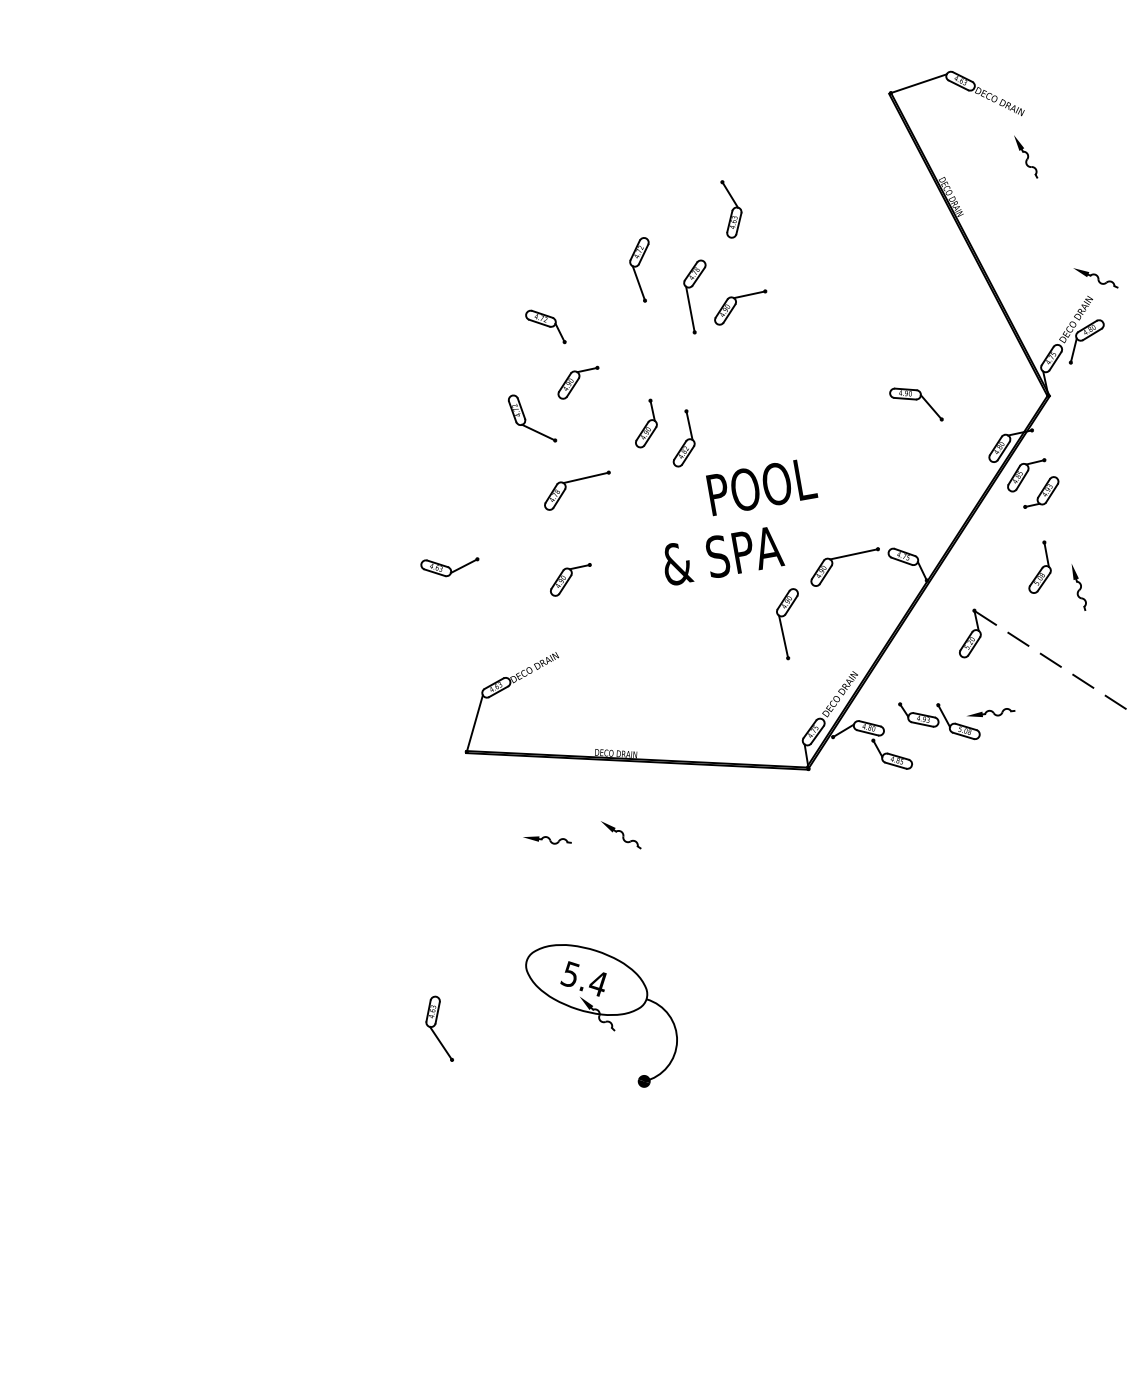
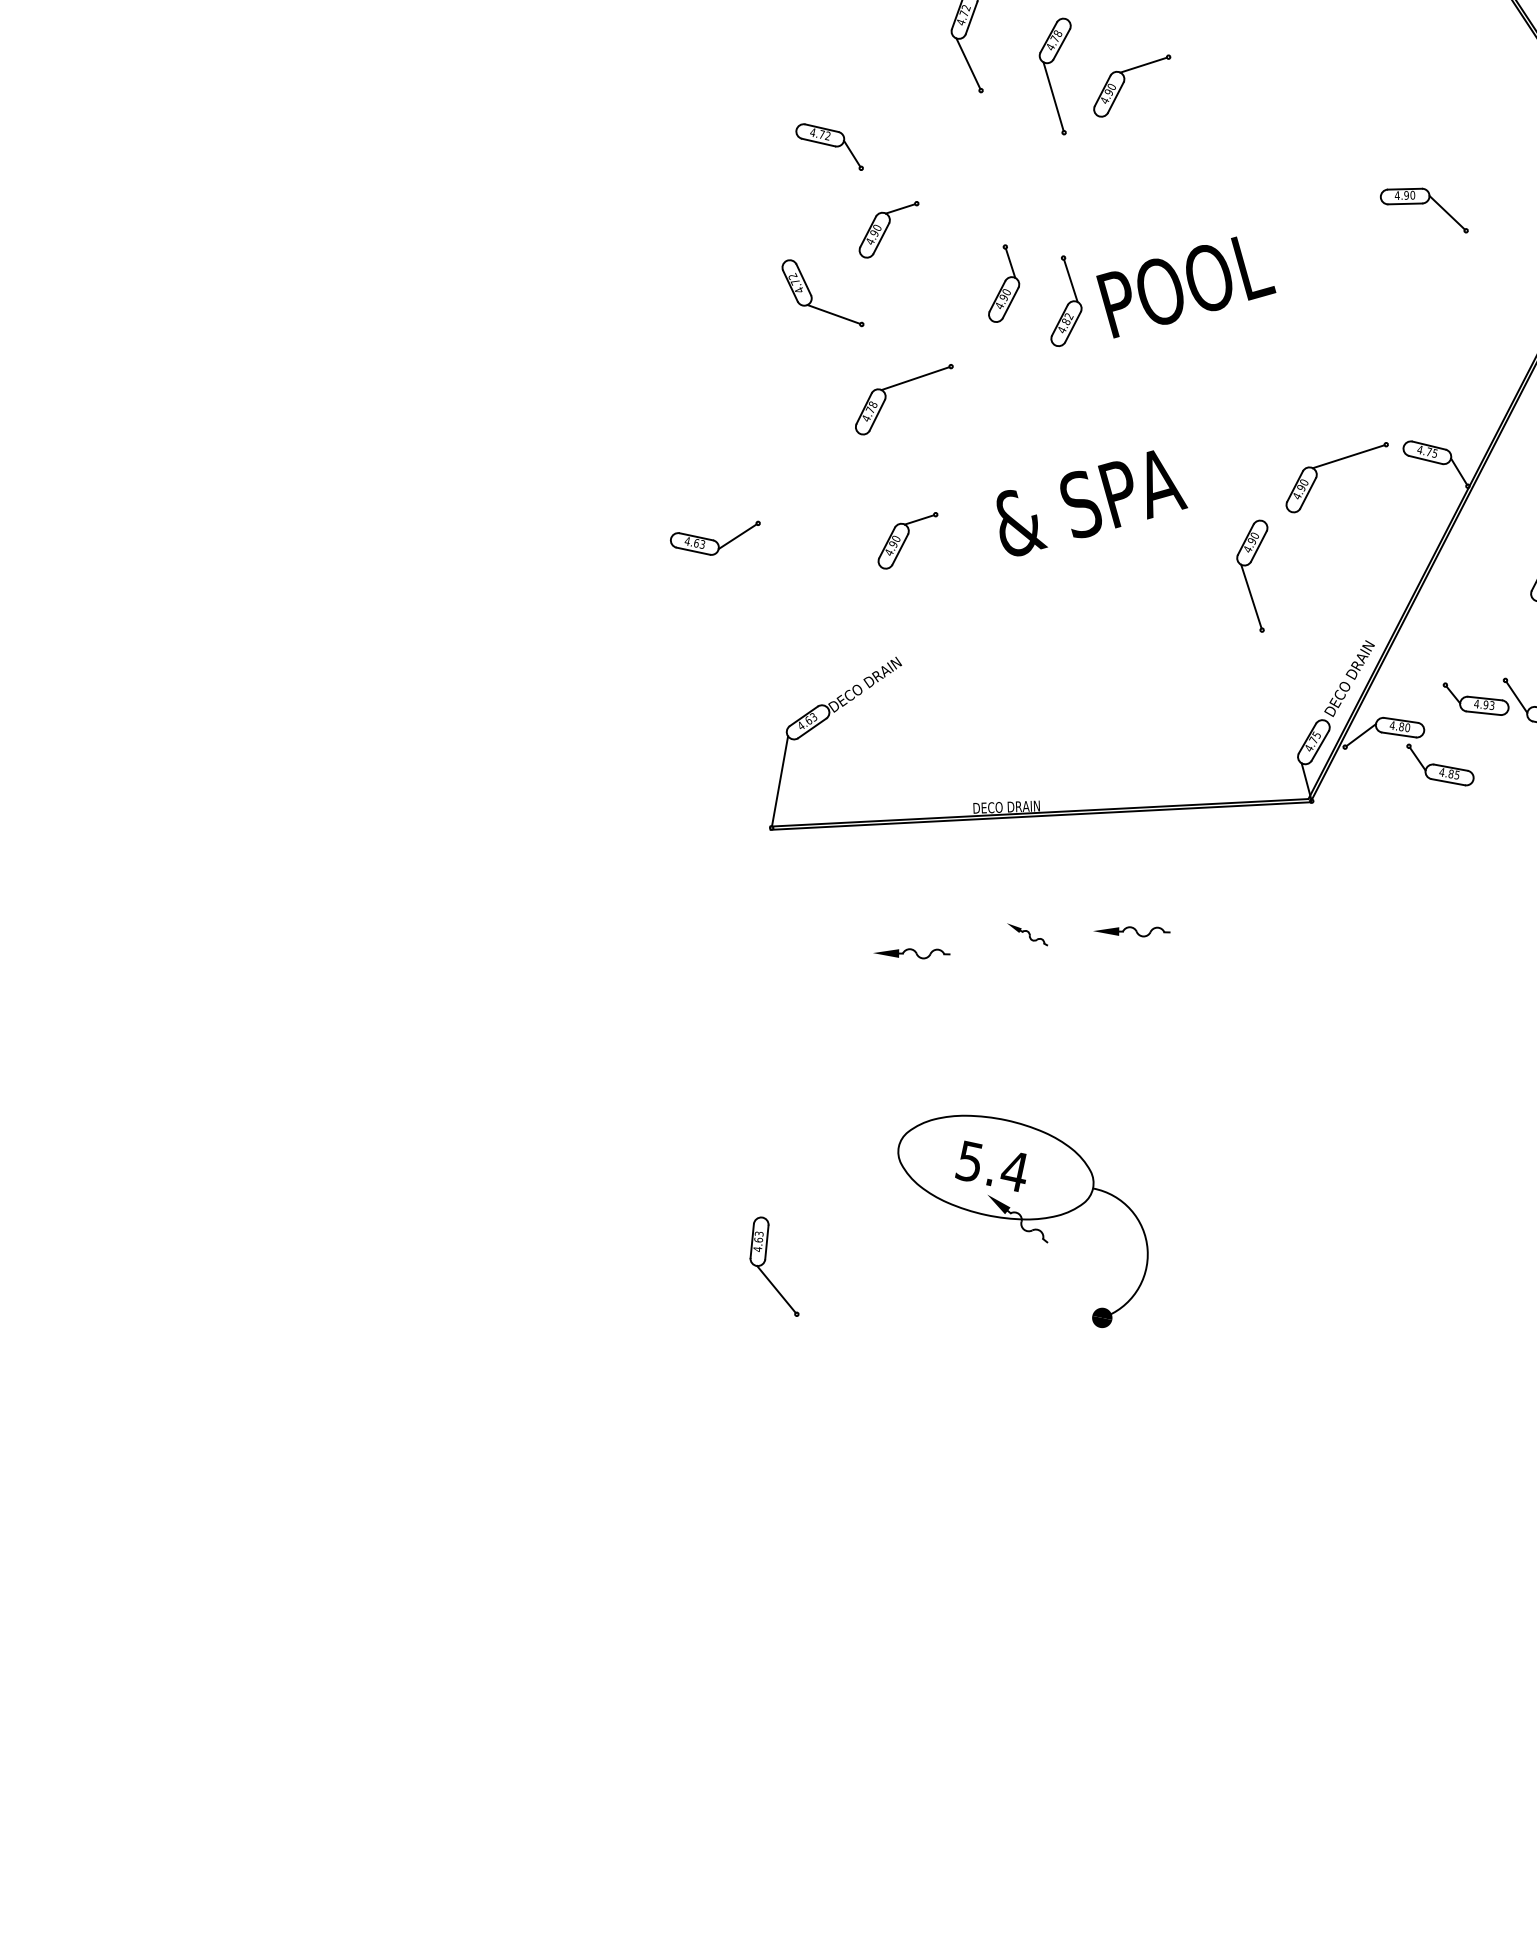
text: (762, 487) -> (1187, 285), moved
text: (724, 556) -> (1091, 503), moved
part: (621, 835) -> (1027, 934), size x0.6
part: (687, 840) -> (1132, 932), added

